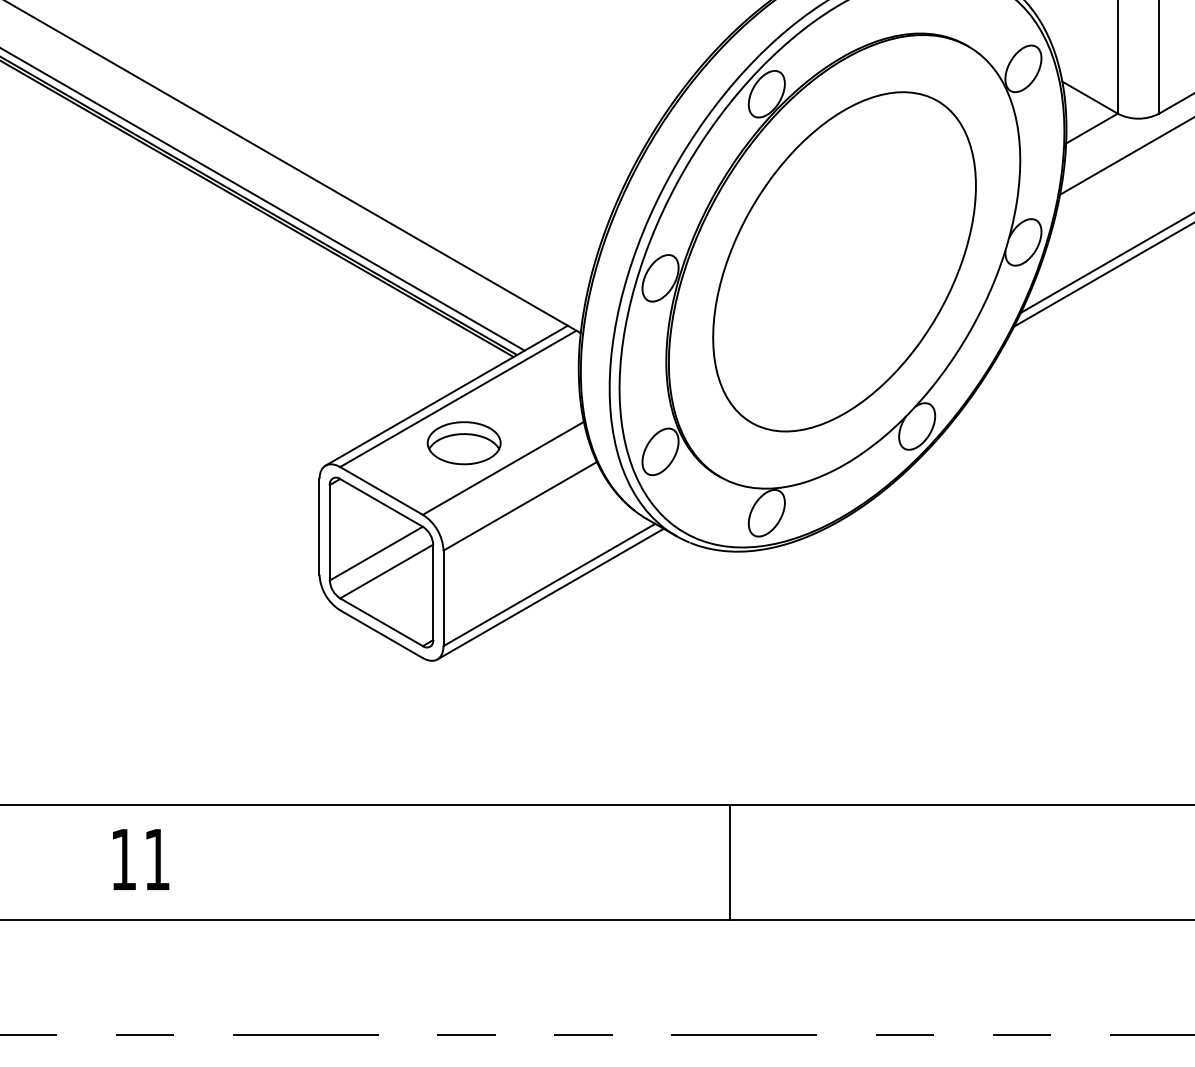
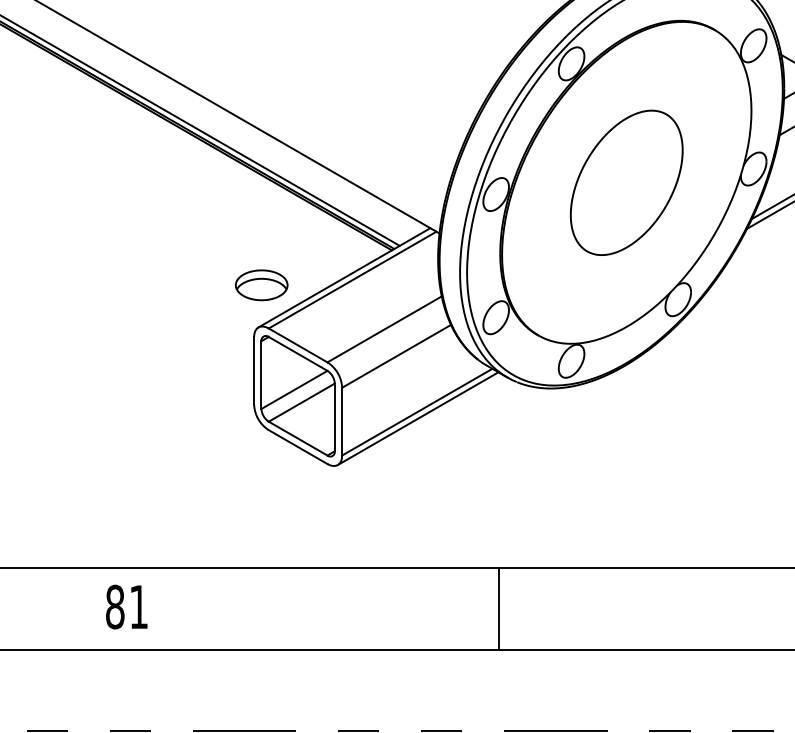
part: (844, 261) -> (626, 182), size x0.6
part: (463, 443) -> (261, 285), moved
text: (123, 859) -> (115, 606), 11 -> 81
line: (729, 861) -> (498, 608), moved

